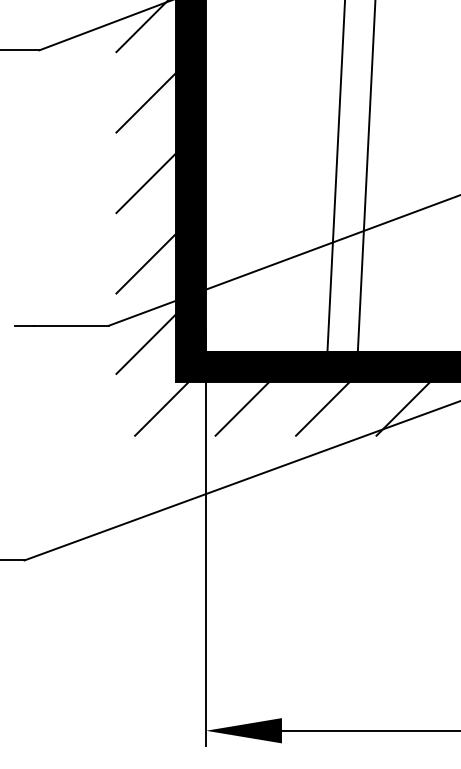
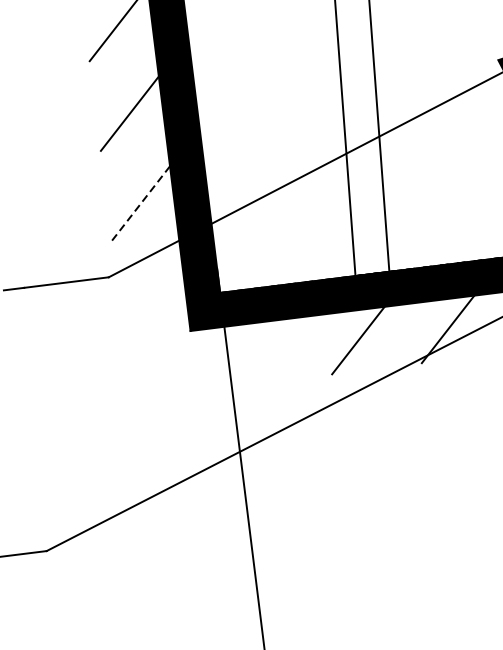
line: (146, 263) -> (141, 203), solid -> dashed
line: (145, 343) -> (151, 292), removed
line: (161, 408) -> (178, 362), removed
line: (242, 408) -> (268, 351), removed

